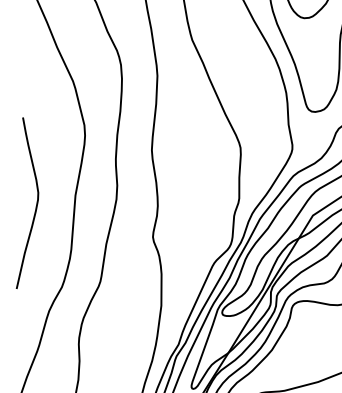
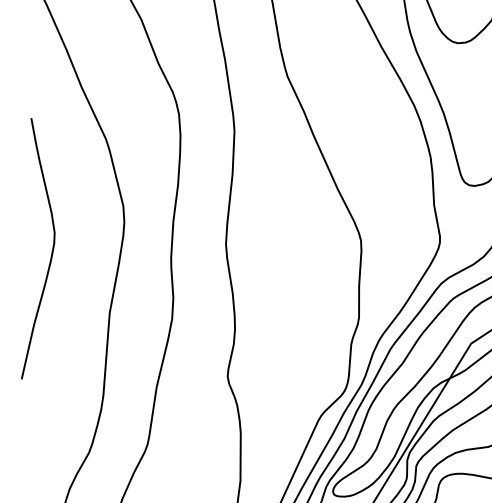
curve: (35, 206) -> (50, 253), moved

